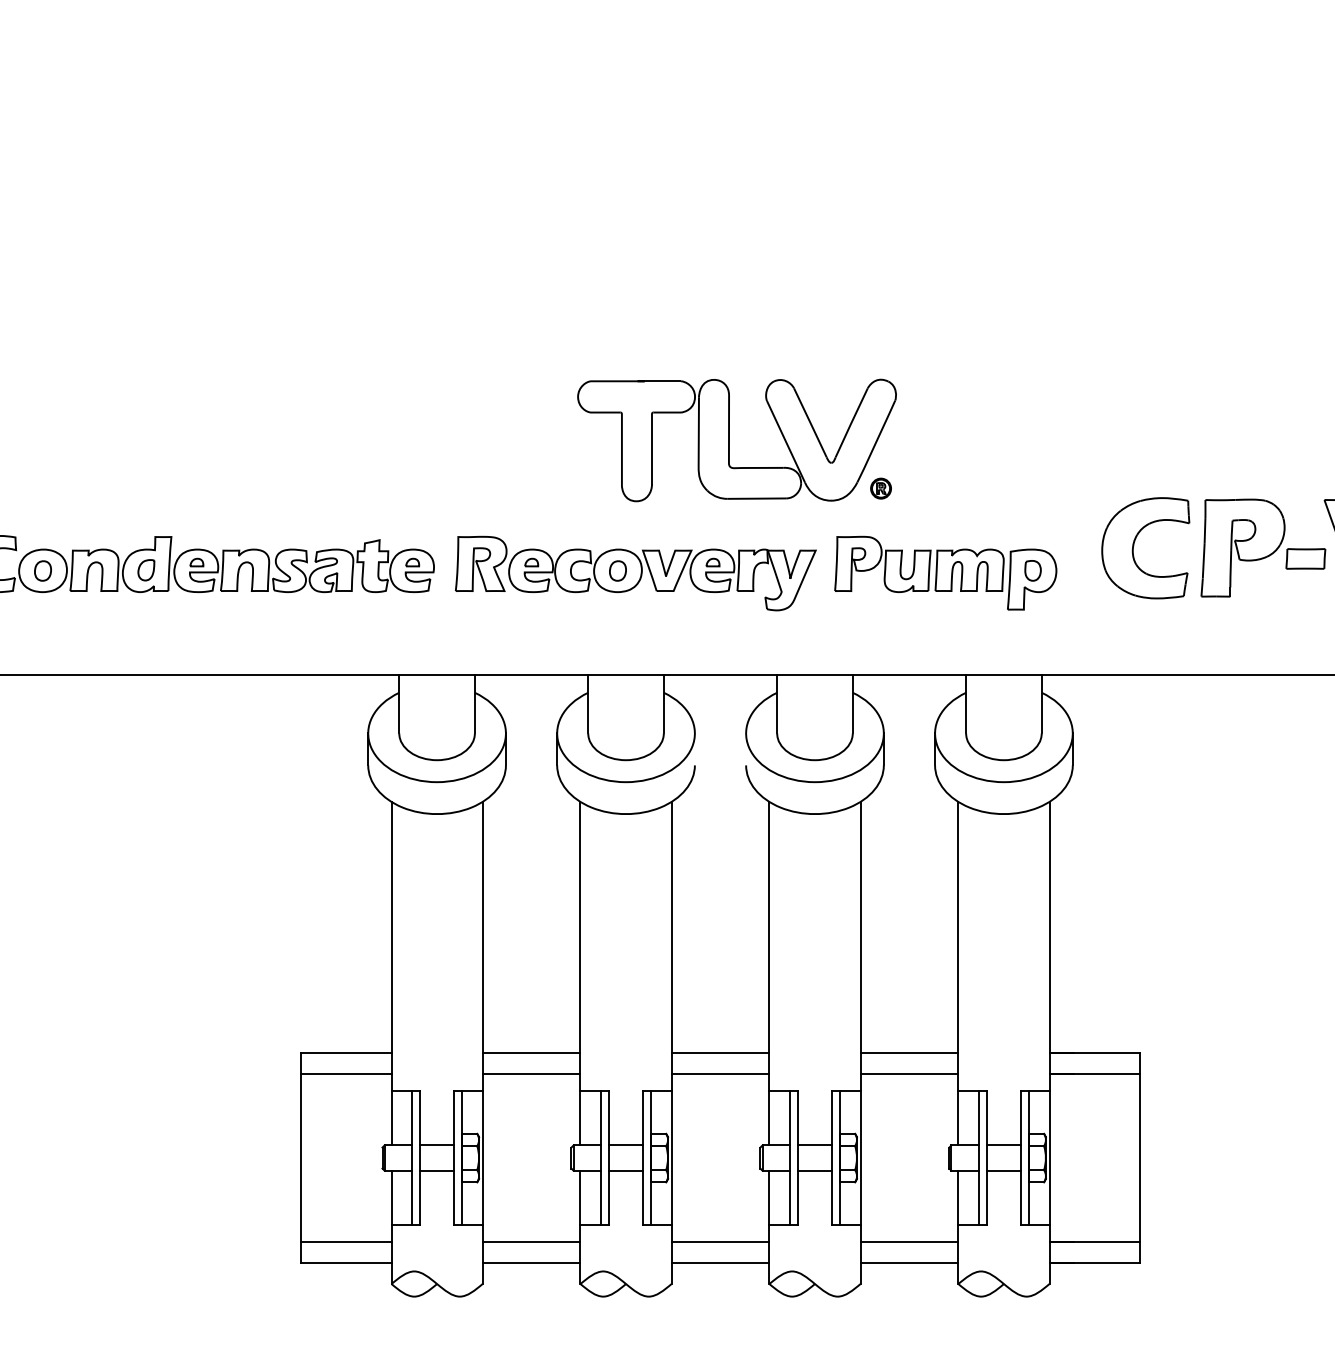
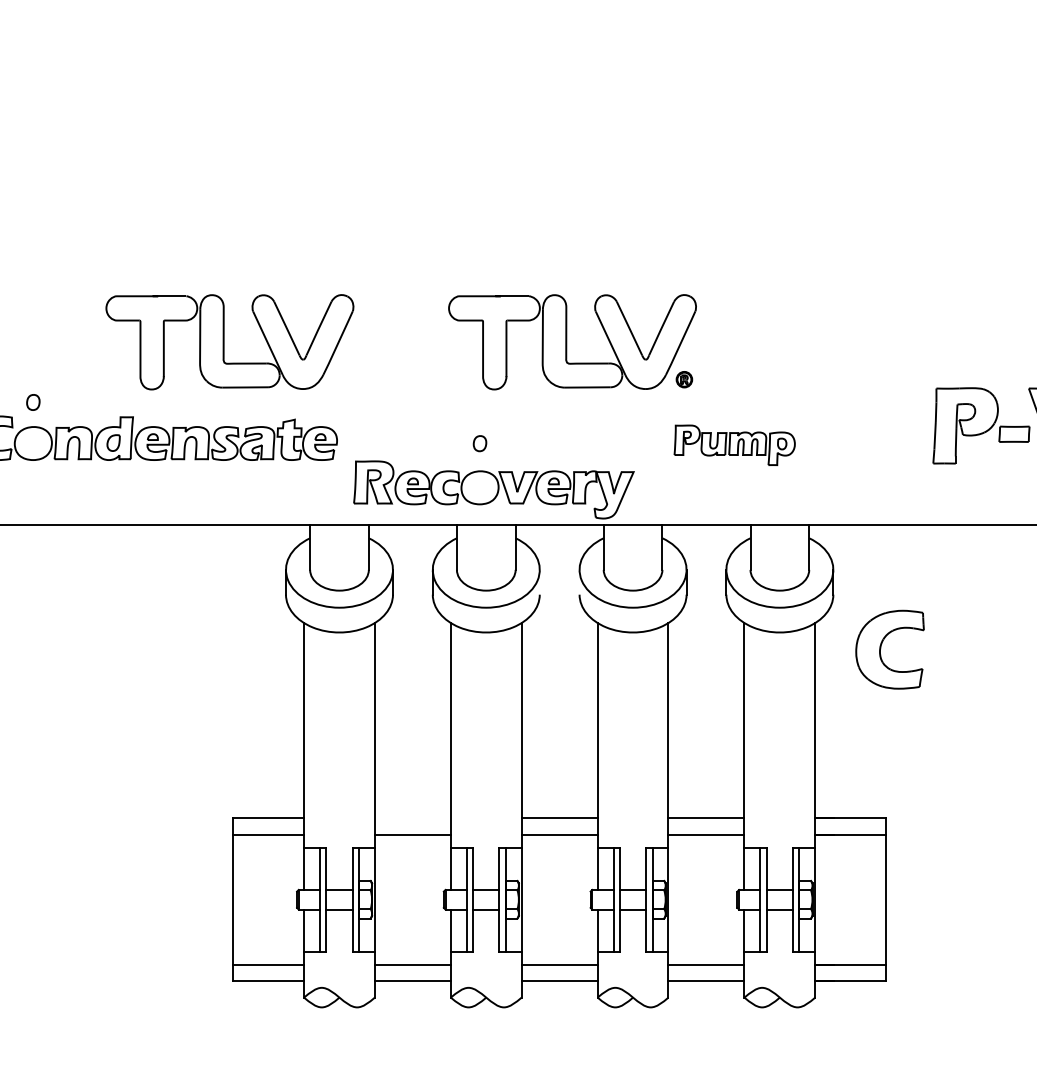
part: (288, 440) -> (224, 342), added
part: (1134, 546) -> (881, 648), moved
part: (42, 570) -> (32, 402), moved
part: (945, 572) -> (734, 444), size x0.7
part: (635, 573) -> (493, 489), moved
line: (531, 1053) -> (412, 818), removed

